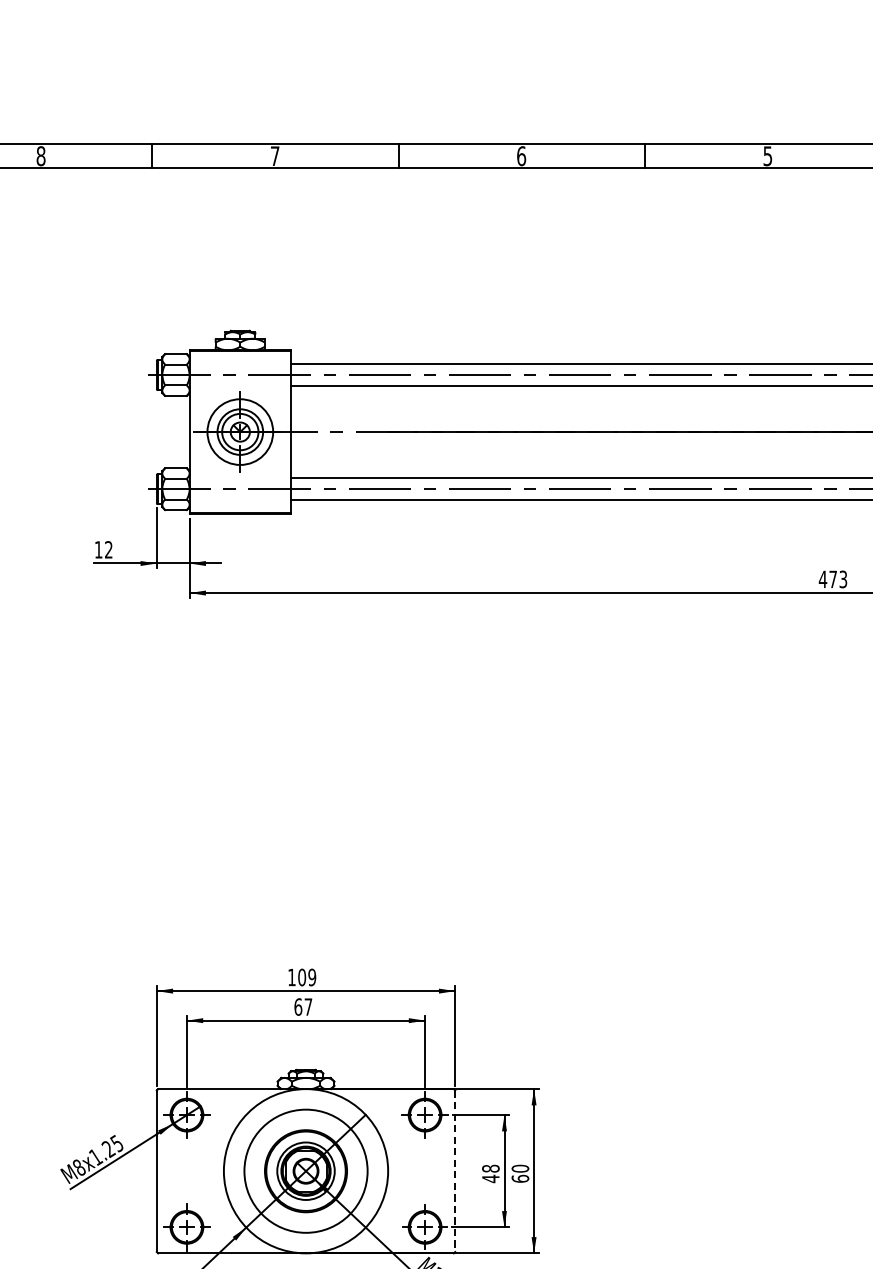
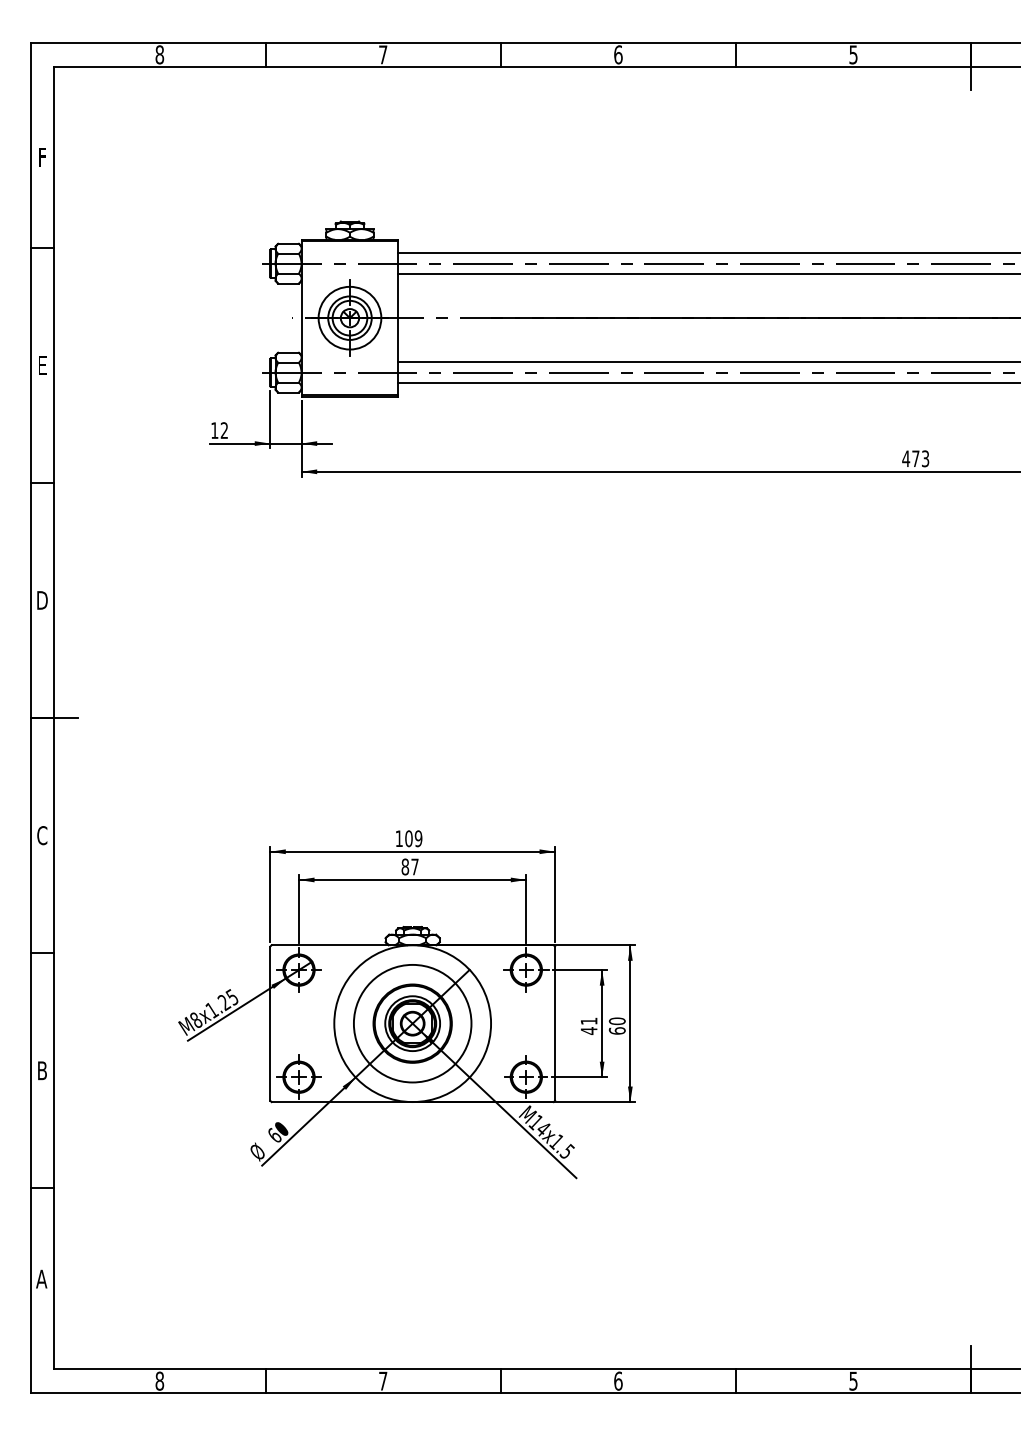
text: (298, 1006) -> (405, 866), 67 -> 87
text: (490, 1167) -> (588, 1020), 48 -> 41
line: (455, 1172) -> (555, 1024), dashed -> solid

